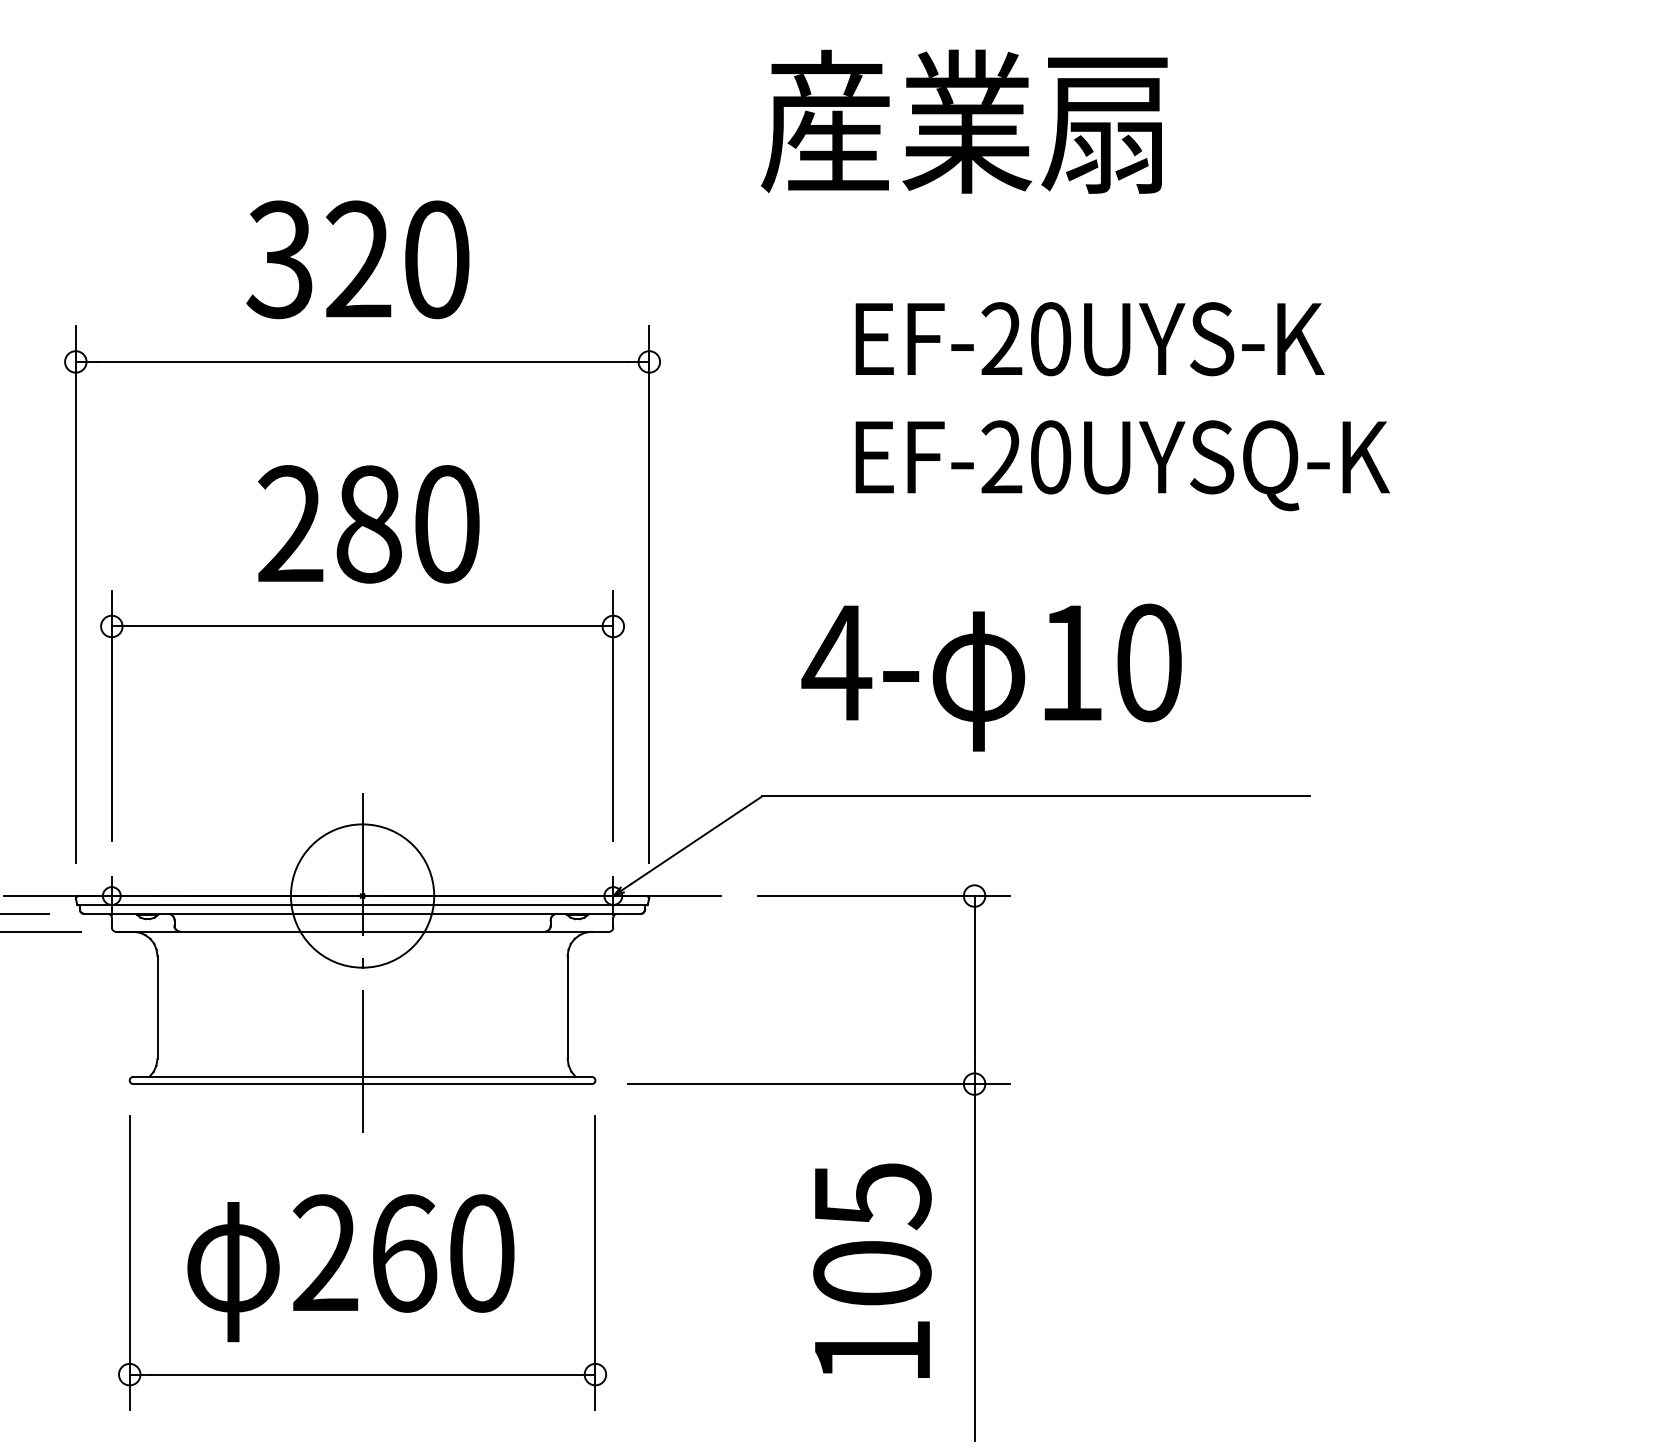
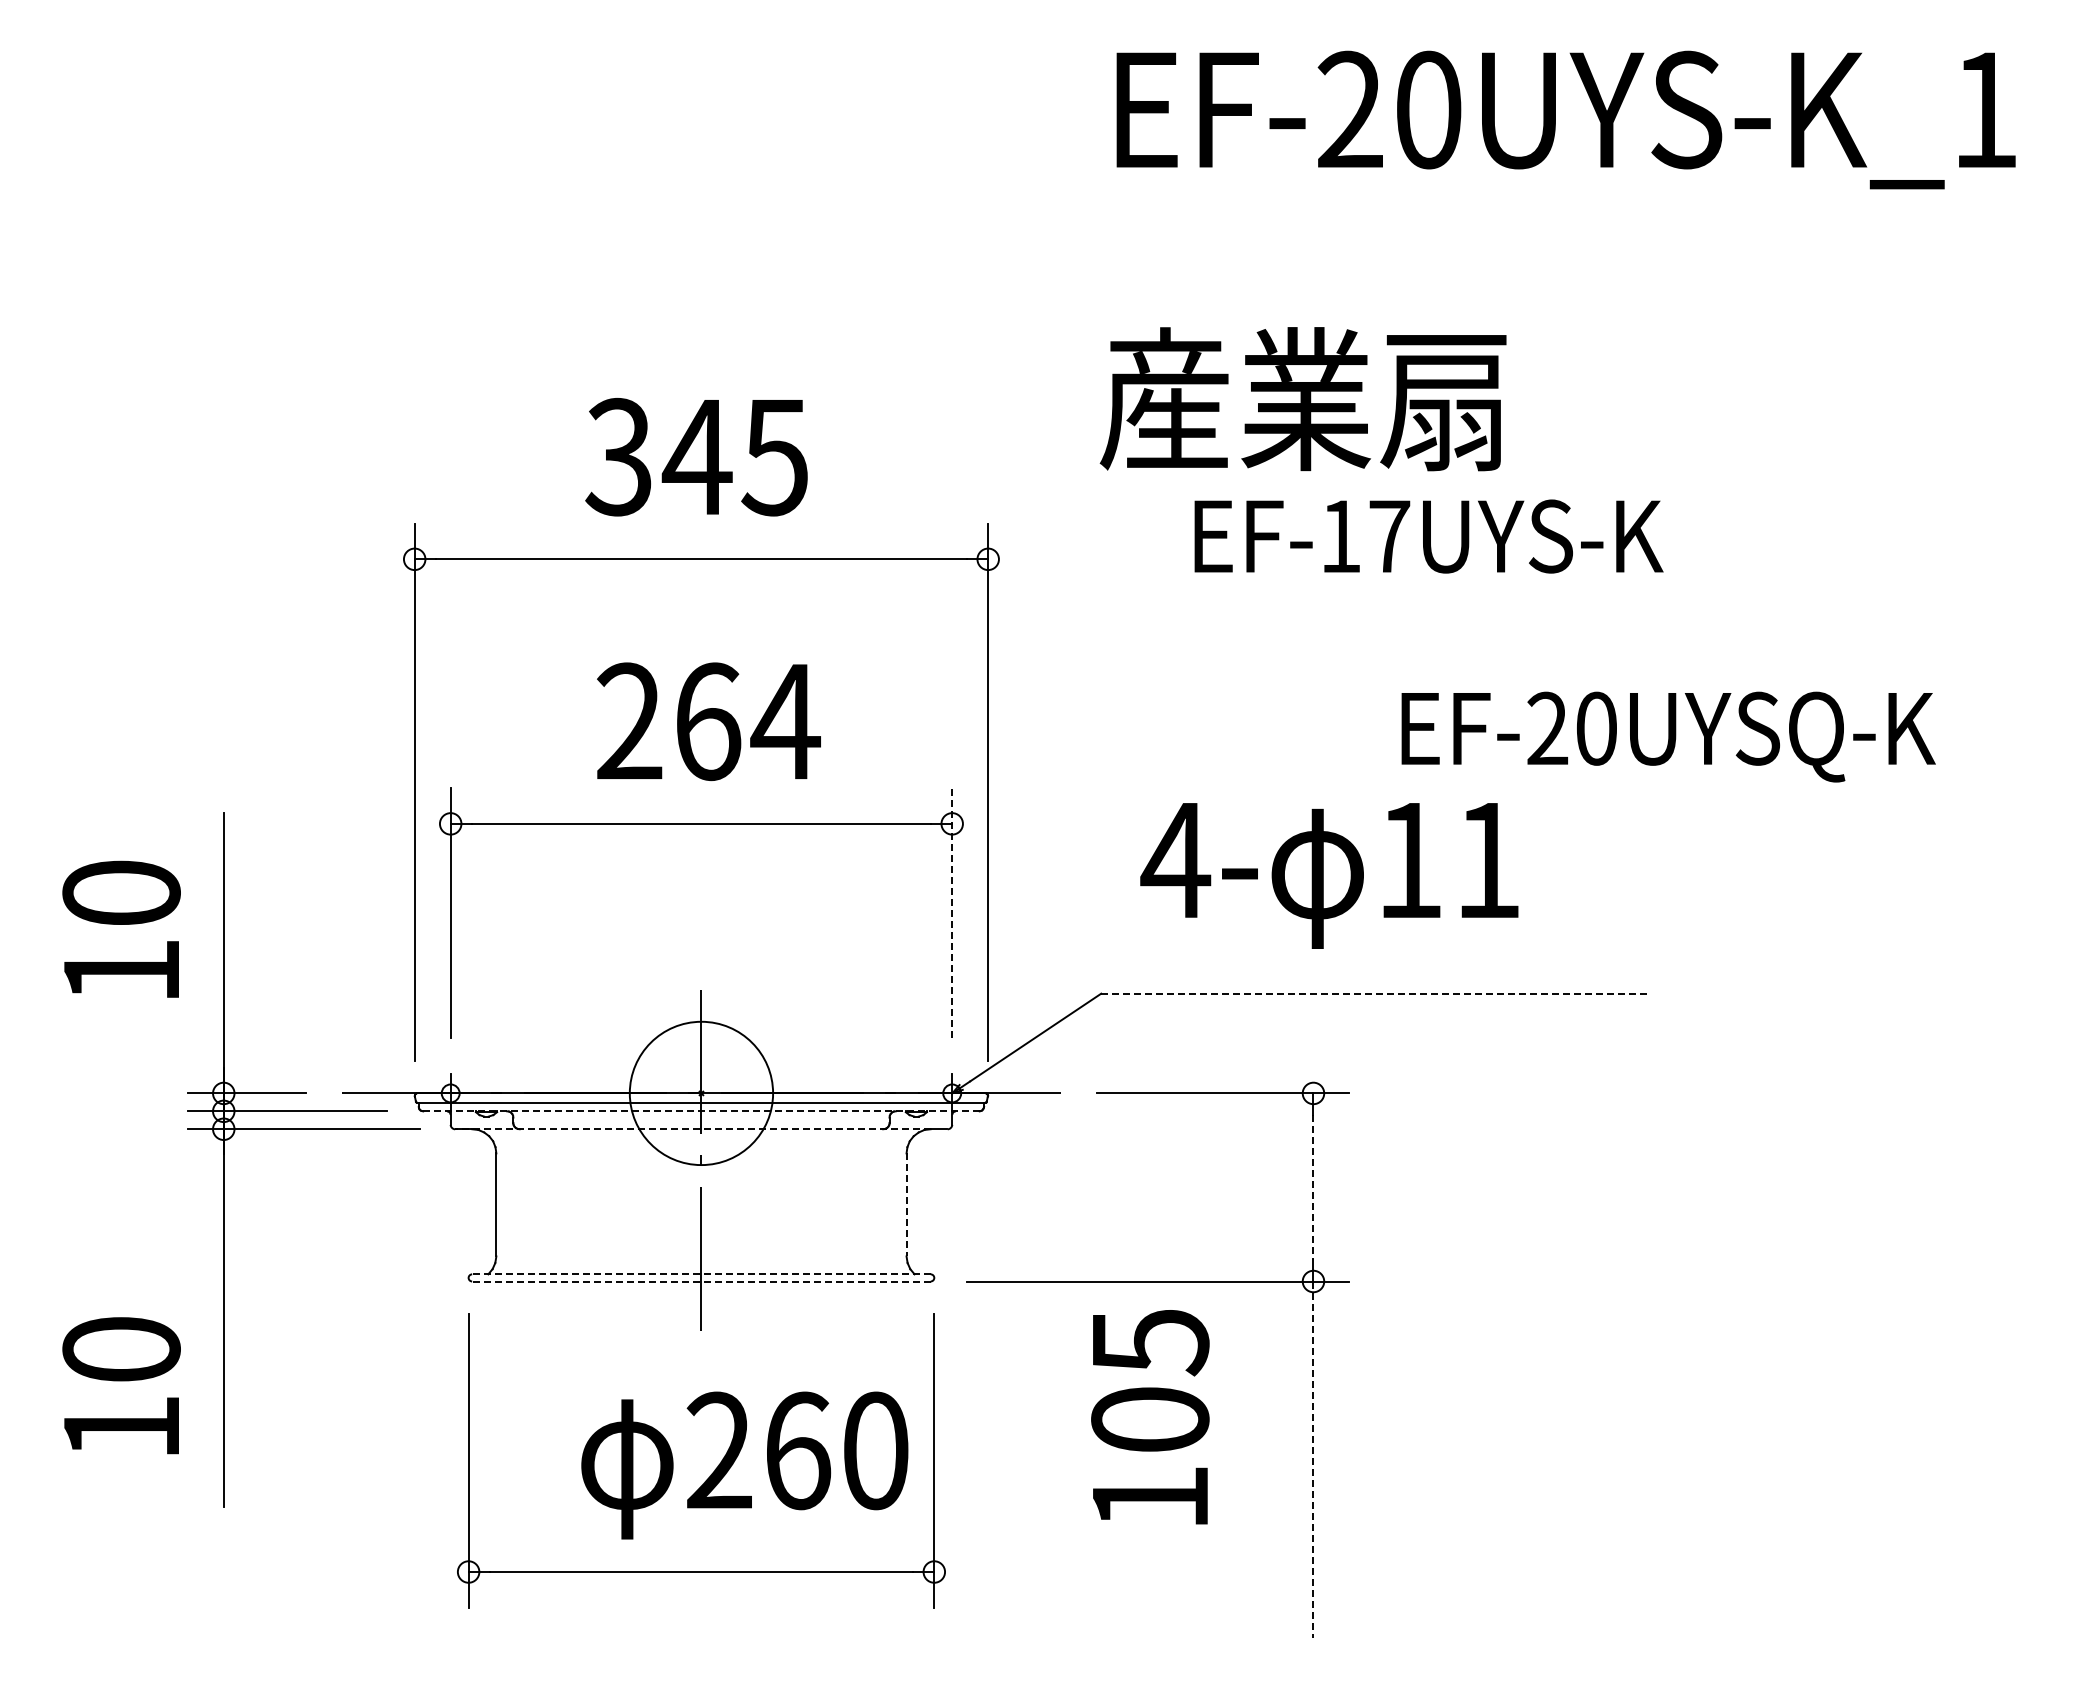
text: (963, 122) -> (1302, 399), moved
text: (395, 259) -> (734, 456), 320 -> 345
text: (1026, 339) -> (1365, 536), EF-20UYS-K -> EF-17UYS-K
text: (1122, 465) -> (1668, 736), moved
text: (408, 524) -> (747, 721), 280 -> 264
text: (1149, 663) -> (1488, 860), 10 -> 11
line: (613, 715) -> (952, 912), solid -> dashed
line: (1036, 796) -> (1375, 993), solid -> dashed
line: (361, 914) -> (700, 1111), solid -> dashed
line: (353, 932) -> (692, 1129), solid -> dashed
line: (974, 990) -> (1313, 1187), solid -> dashed
line: (567, 1008) -> (906, 1205), solid -> dashed
line: (361, 1077) -> (700, 1274), solid -> dashed
line: (361, 1084) -> (700, 1281), solid -> dashed
line: (974, 1263) -> (1313, 1460), solid -> dashed
text: (350, 1268) -> (744, 1465), moved
text: (872, 1271) -> (1150, 1417), moved

